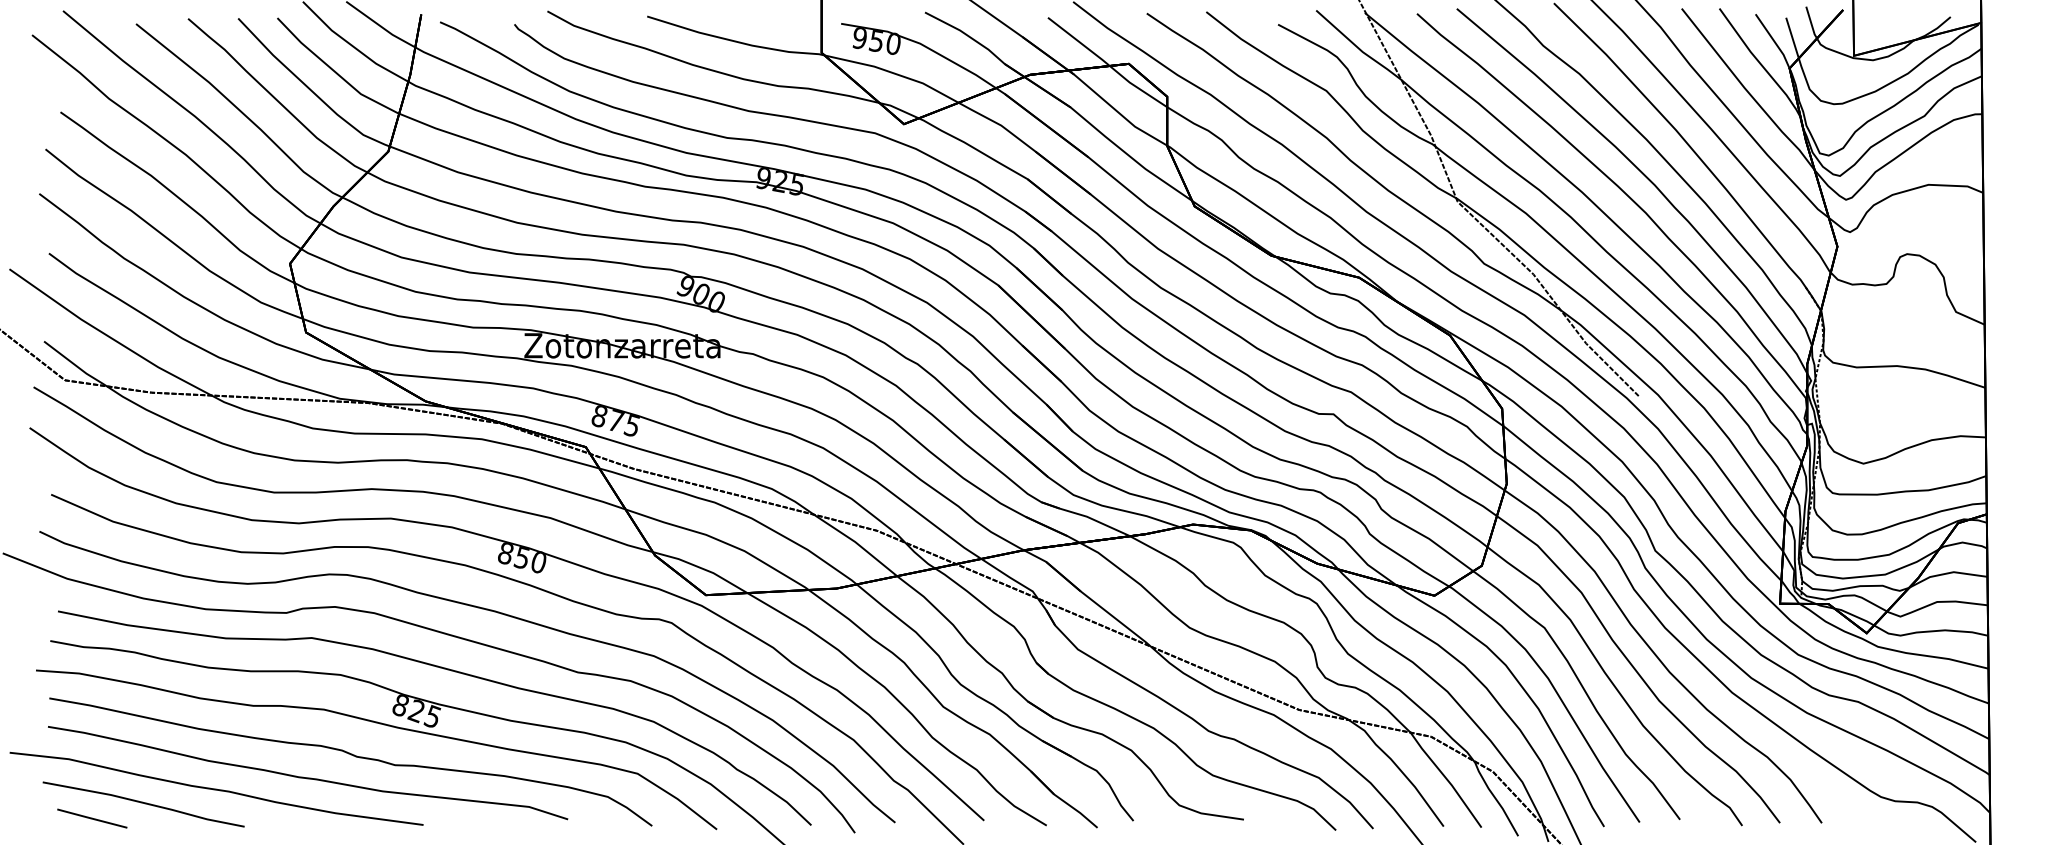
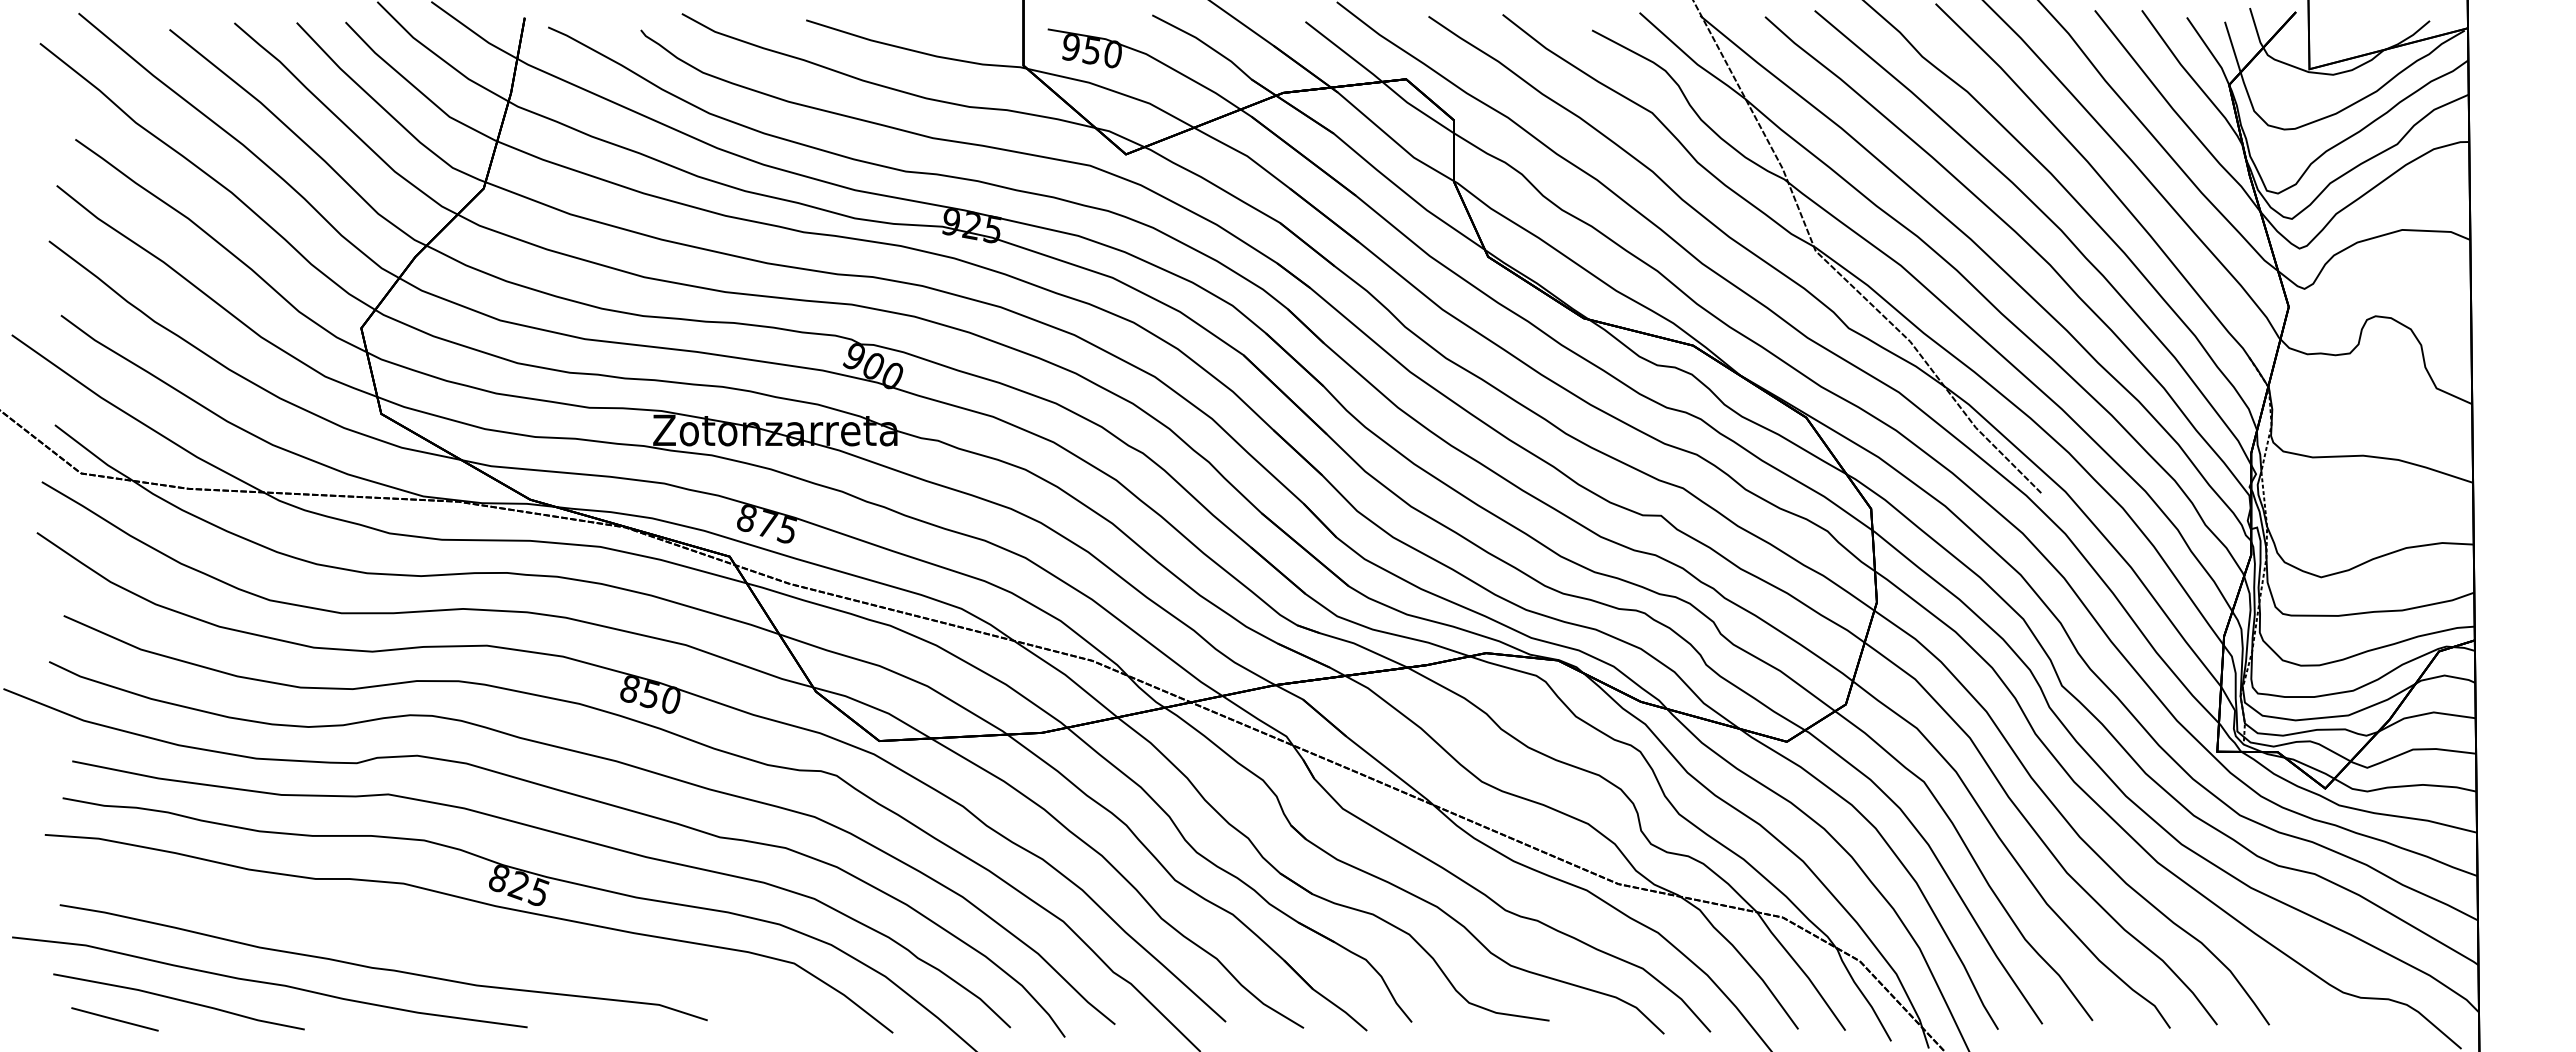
curve: (352, 756) -> (439, 941), removed

